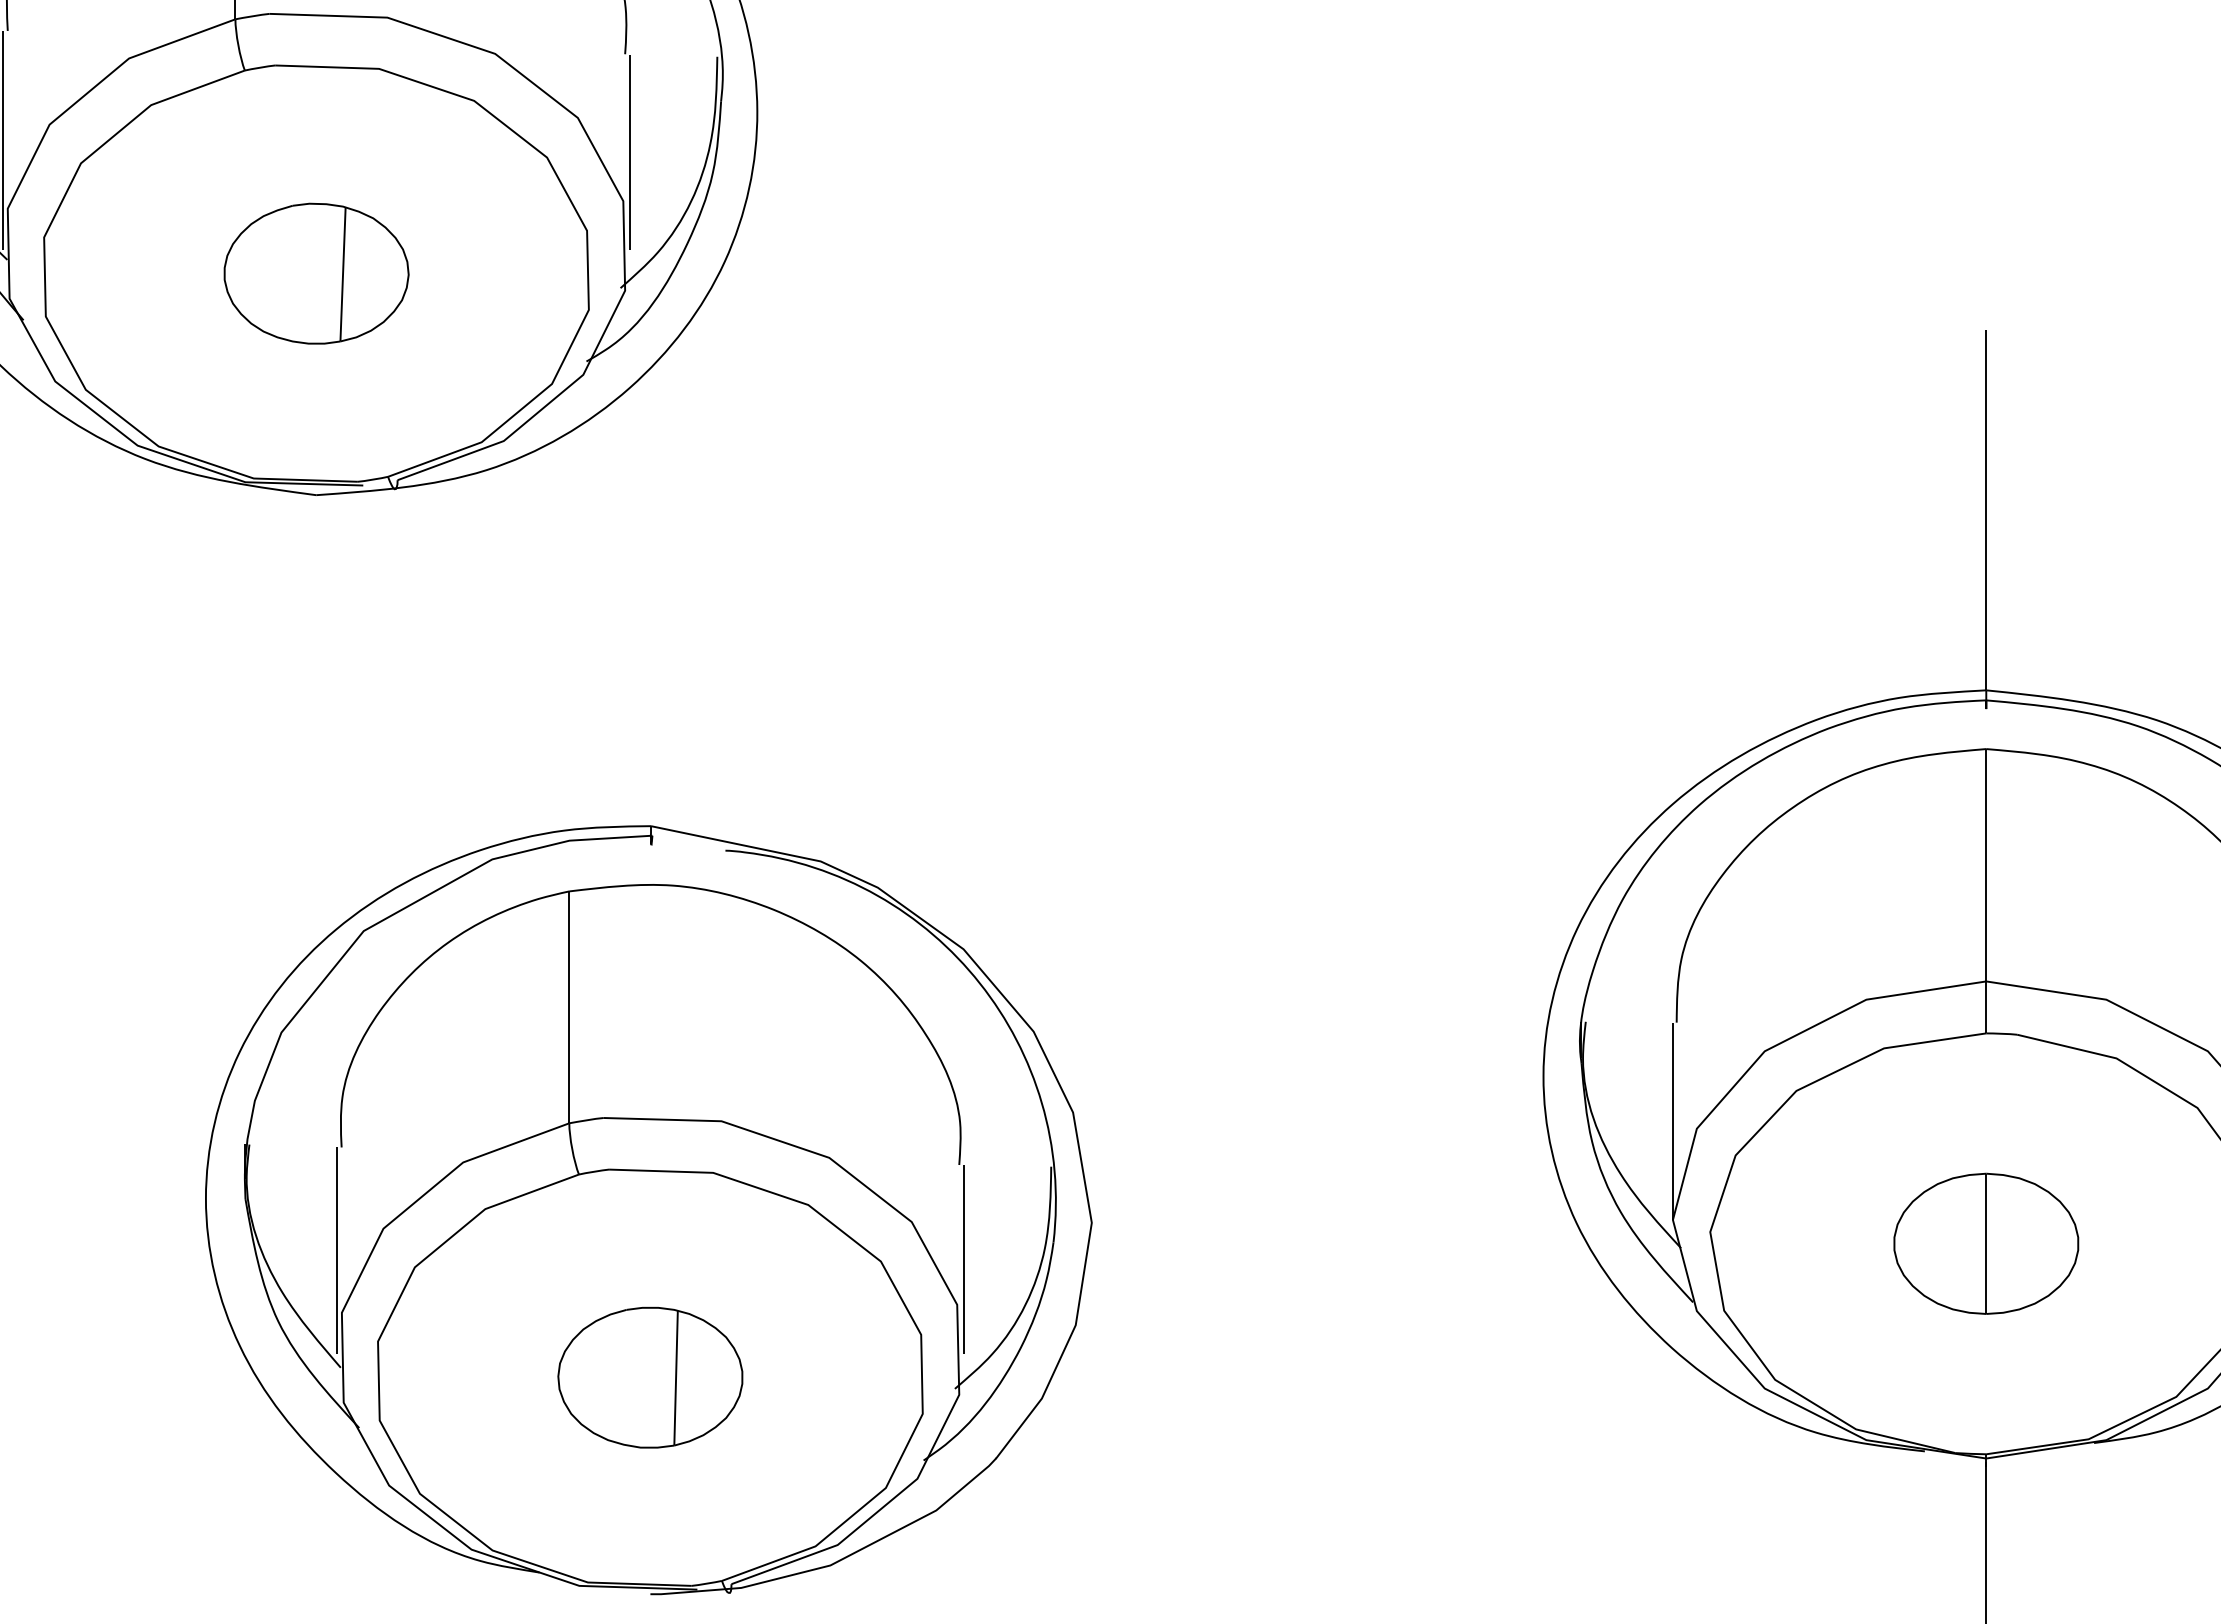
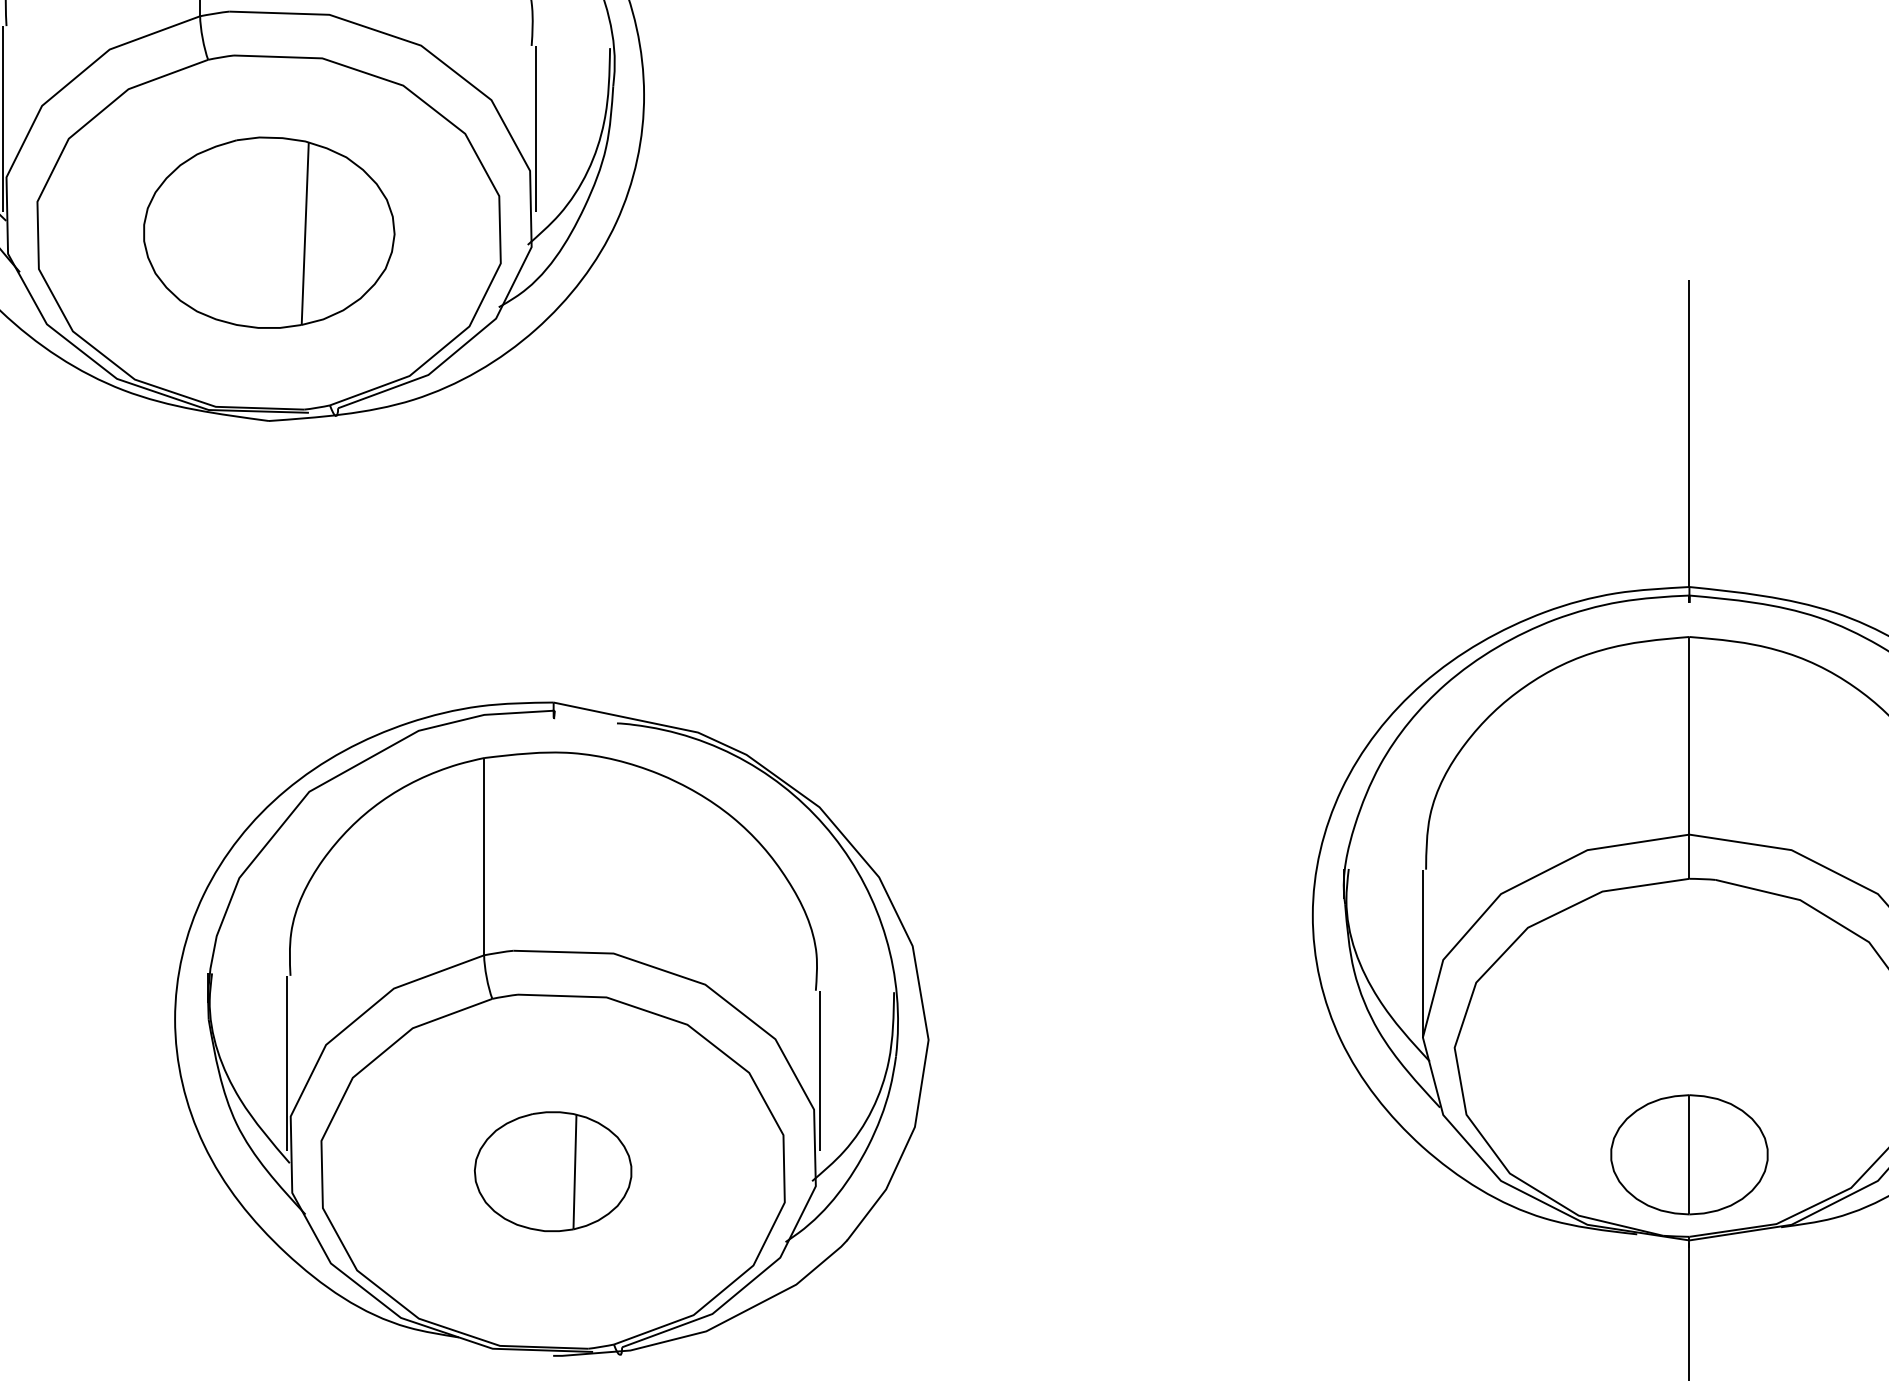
part: (316, 273) -> (269, 232), size x1.6
part: (1986, 1243) -> (1689, 1154), moved

